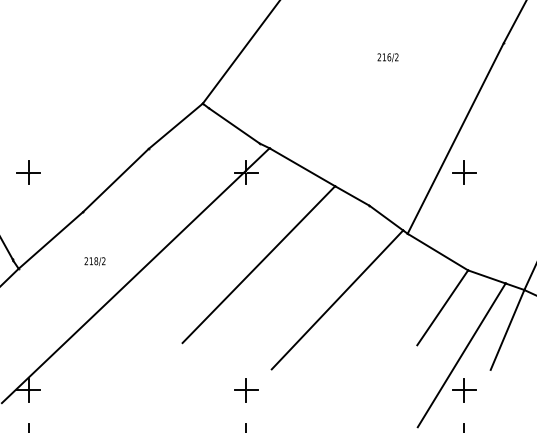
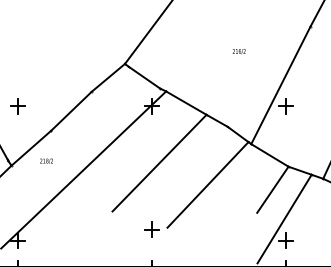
text: (386, 57) -> (238, 51), moved
text: (94, 260) -> (46, 160), moved
line: (506, 330) -> (312, 203), removed
part: (245, 390) -> (151, 229), moved

